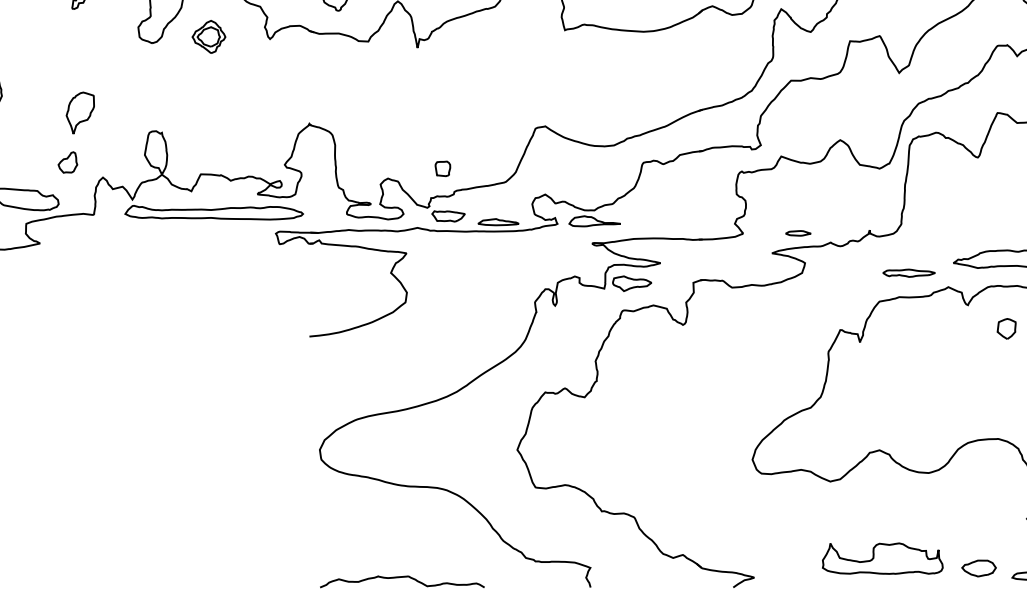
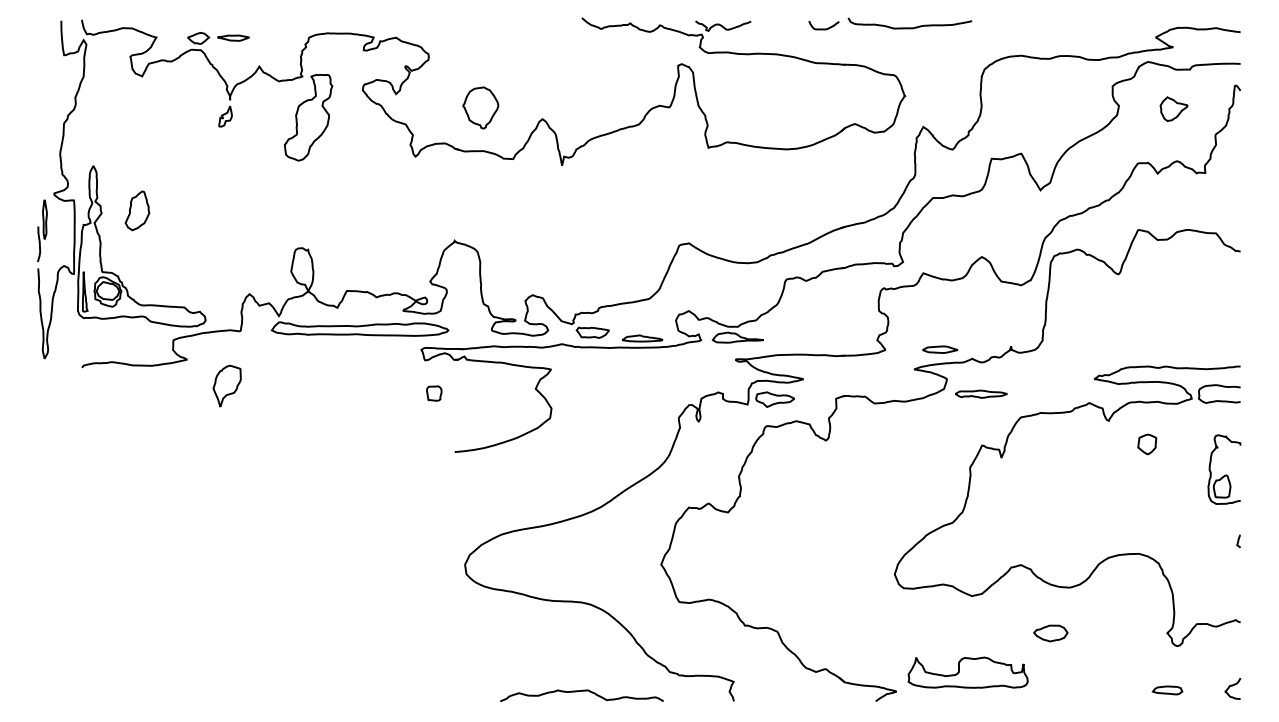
part: (208, 36) -> (354, 154), removed
part: (79, 112) -> (226, 385), moved
part: (67, 162) -> (214, 279), removed
part: (443, 168) -> (434, 393), moved
part: (798, 233) -> (940, 349), size x1.4
part: (909, 272) -> (981, 393), moved
part: (882, 558) -> (967, 672), moved
part: (978, 568) -> (1050, 633), moved
curve: (401, 577) -> (581, 691), moved

